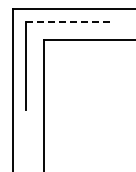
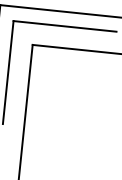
line: (70, 21) -> (66, 26), dashed -> solid

